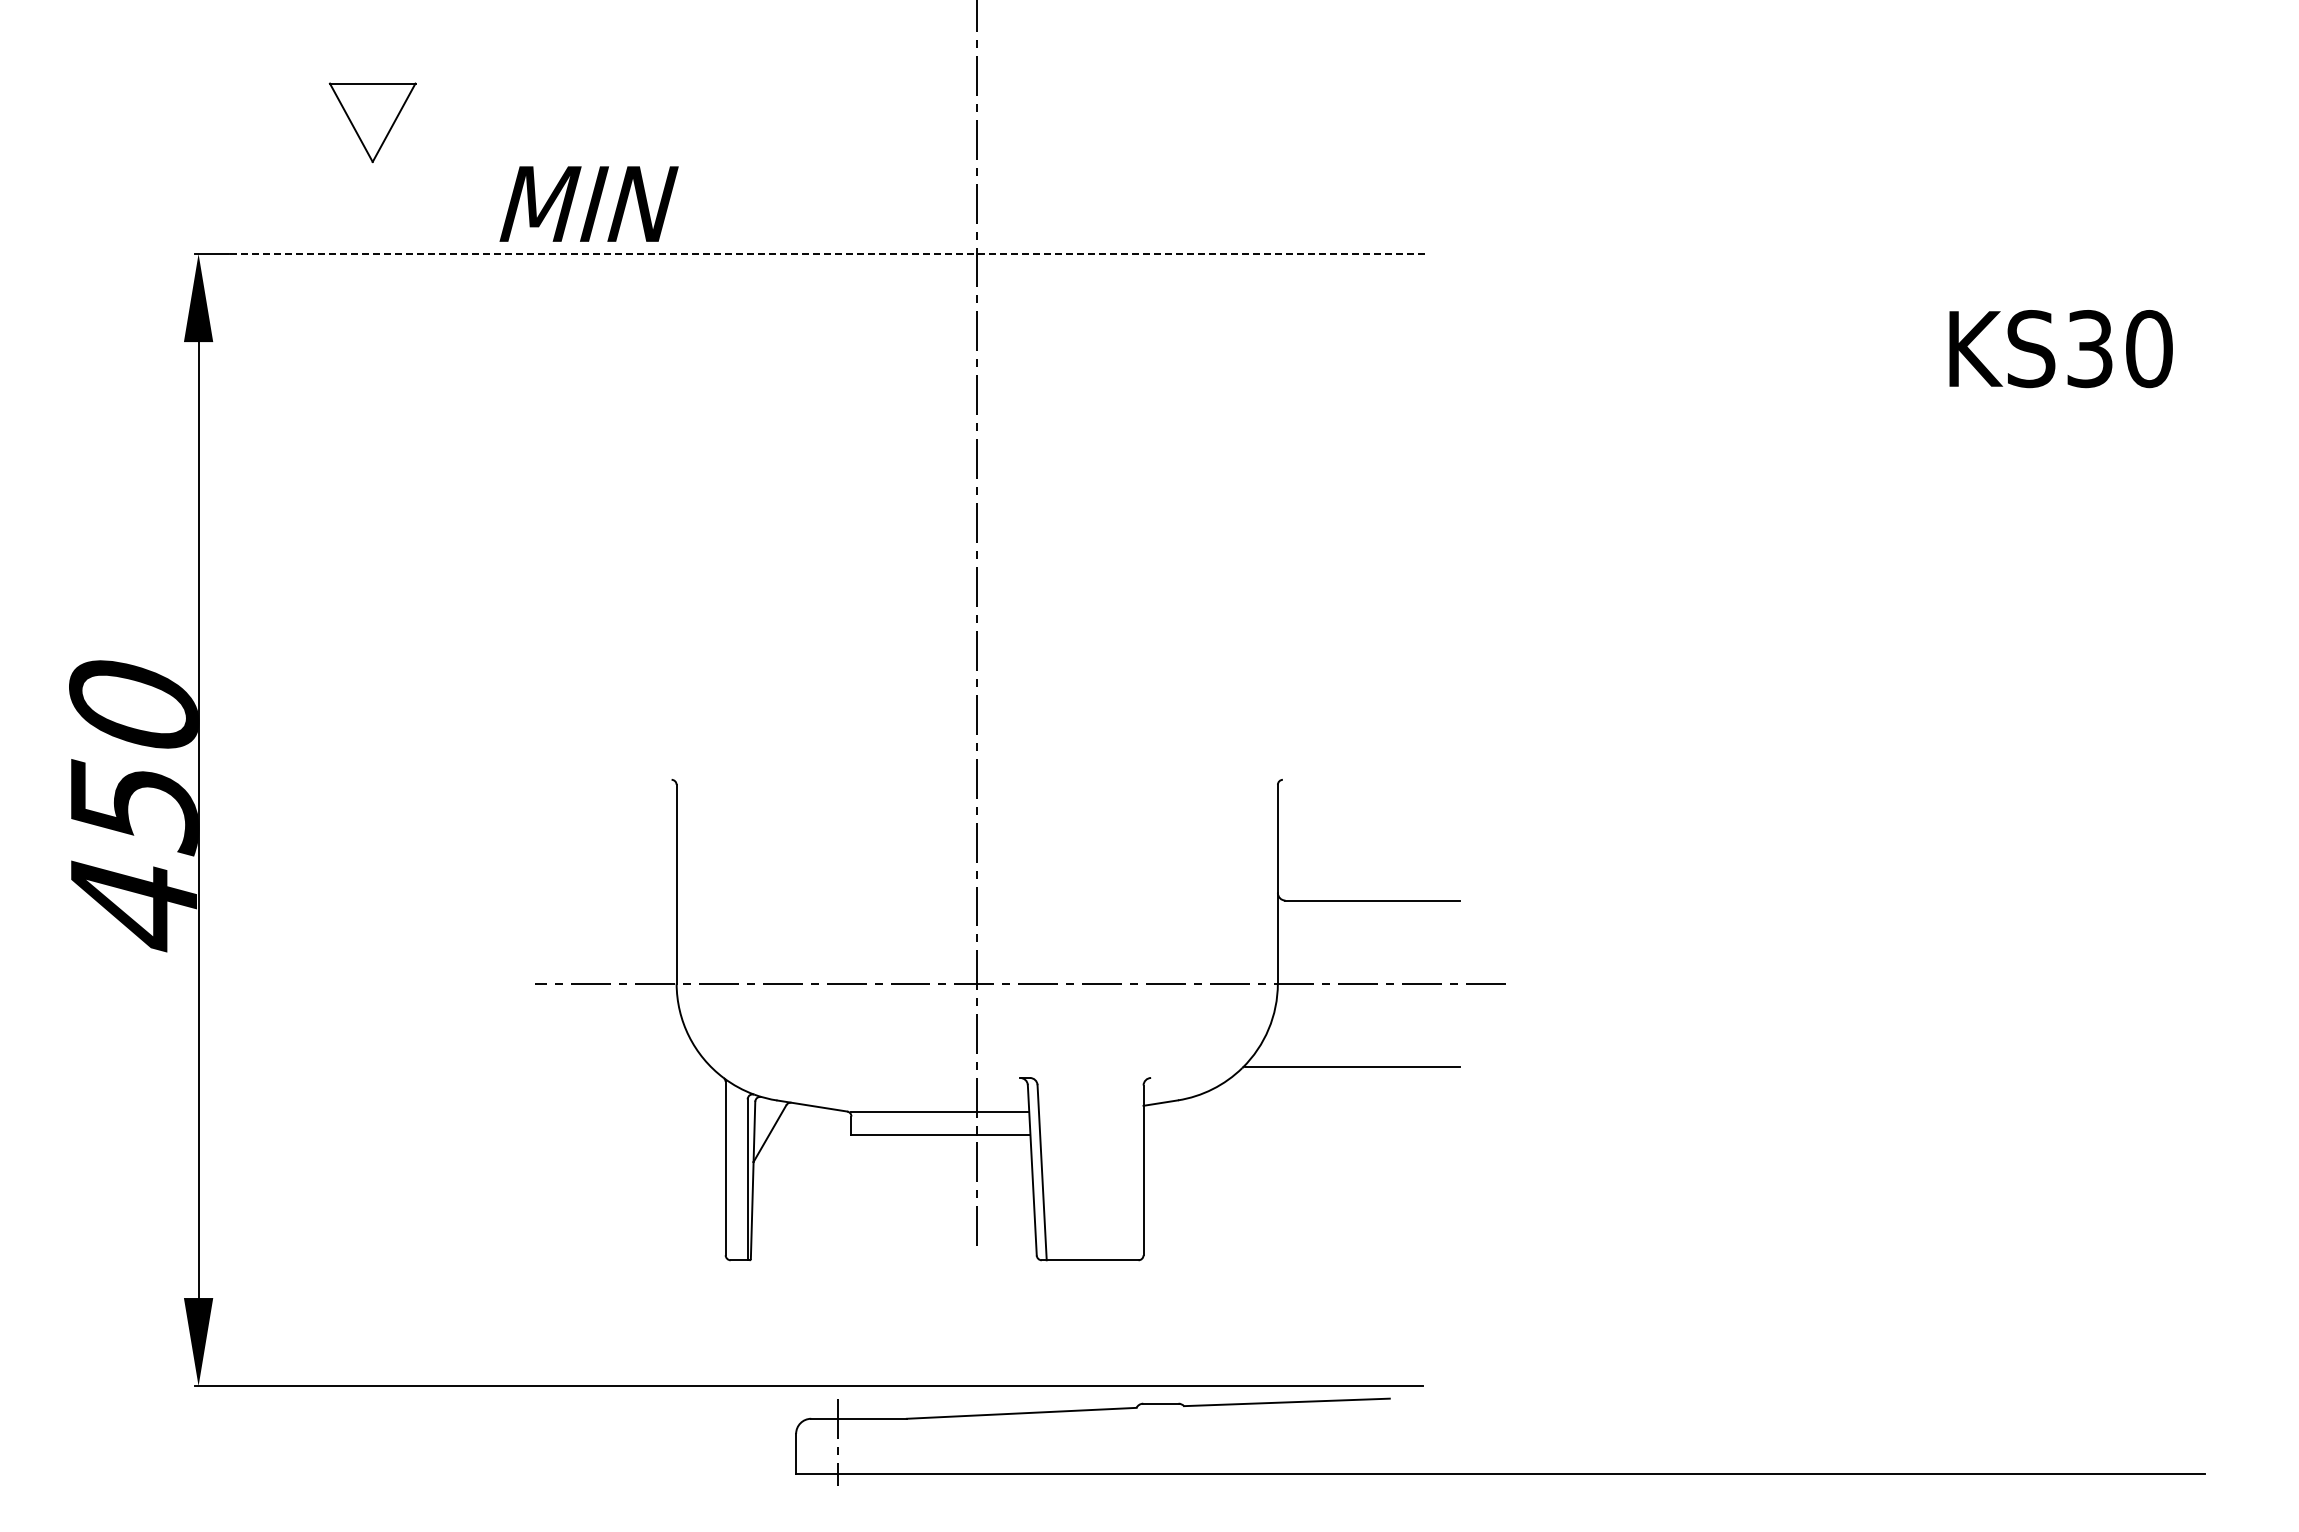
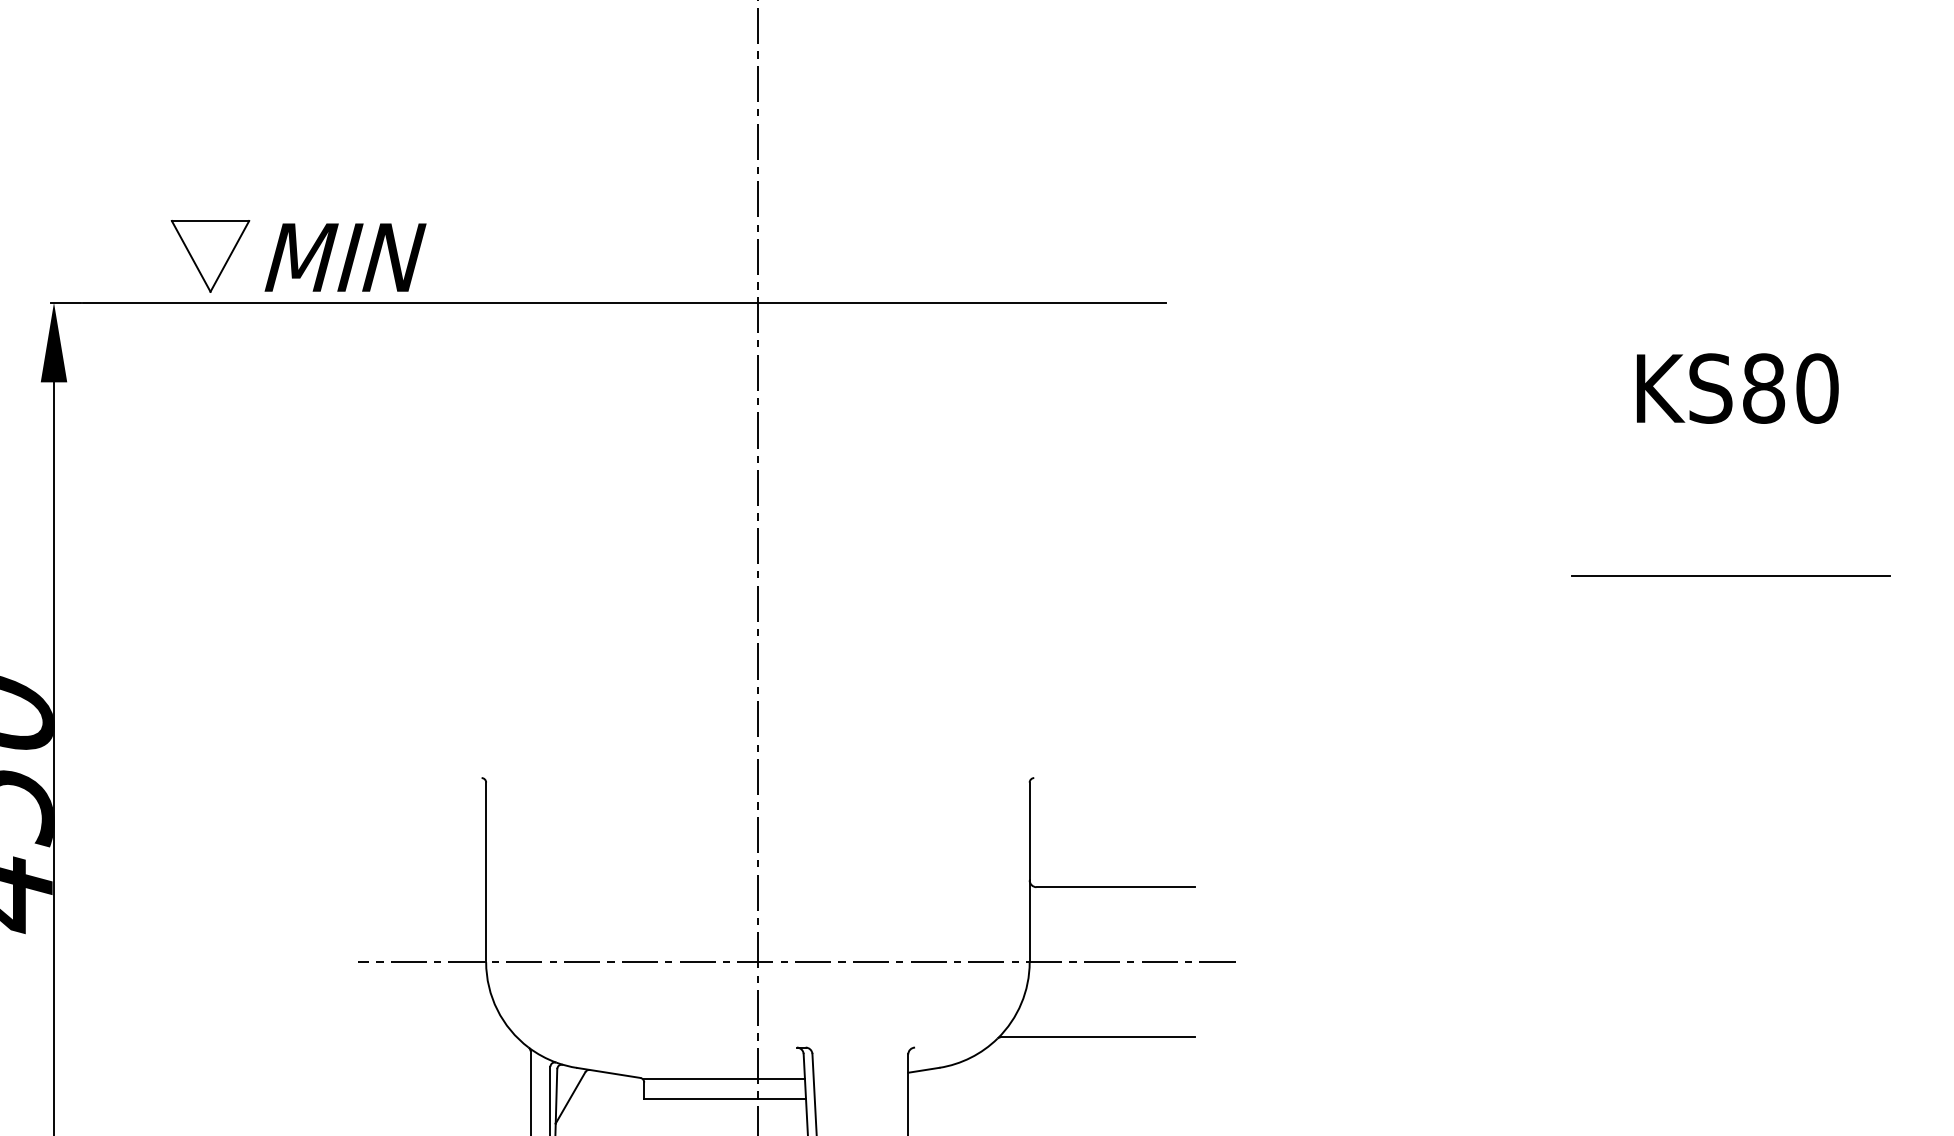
part: (372, 122) -> (210, 256), moved
text: (588, 203) -> (345, 257), moved
line: (830, 254) -> (625, 303), dashed -> solid
text: (2090, 349) -> (1764, 389), KS30 -> KS80
line: (2053, 555) -> (1730, 575), added

